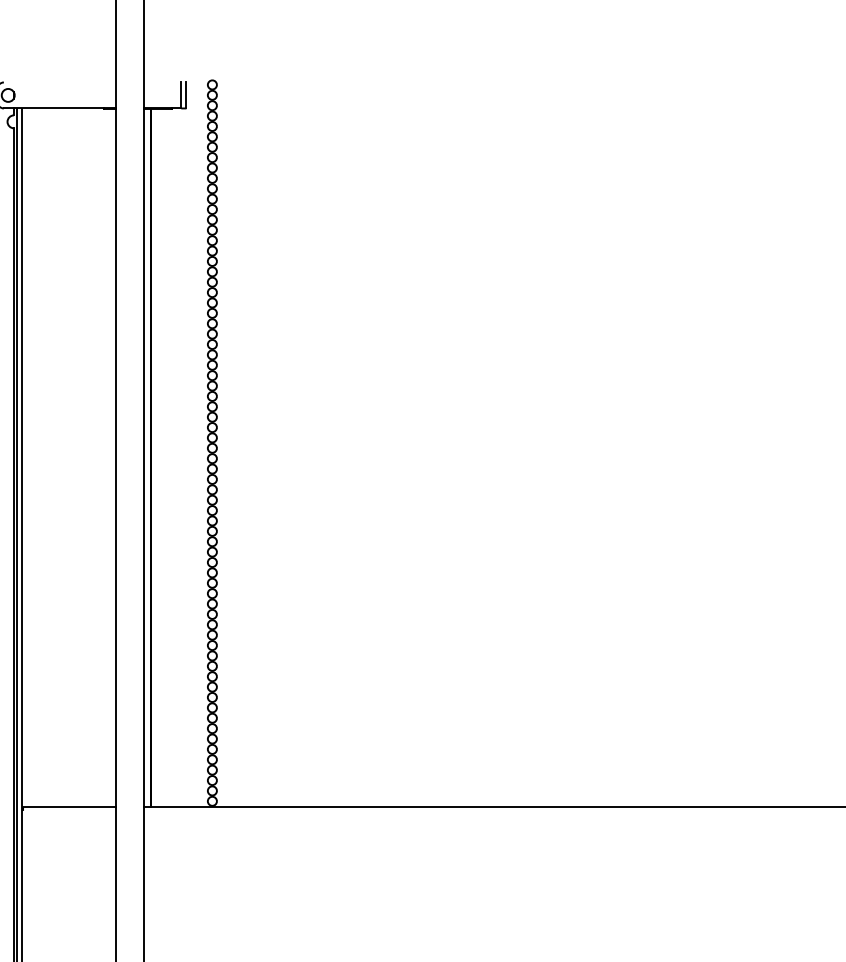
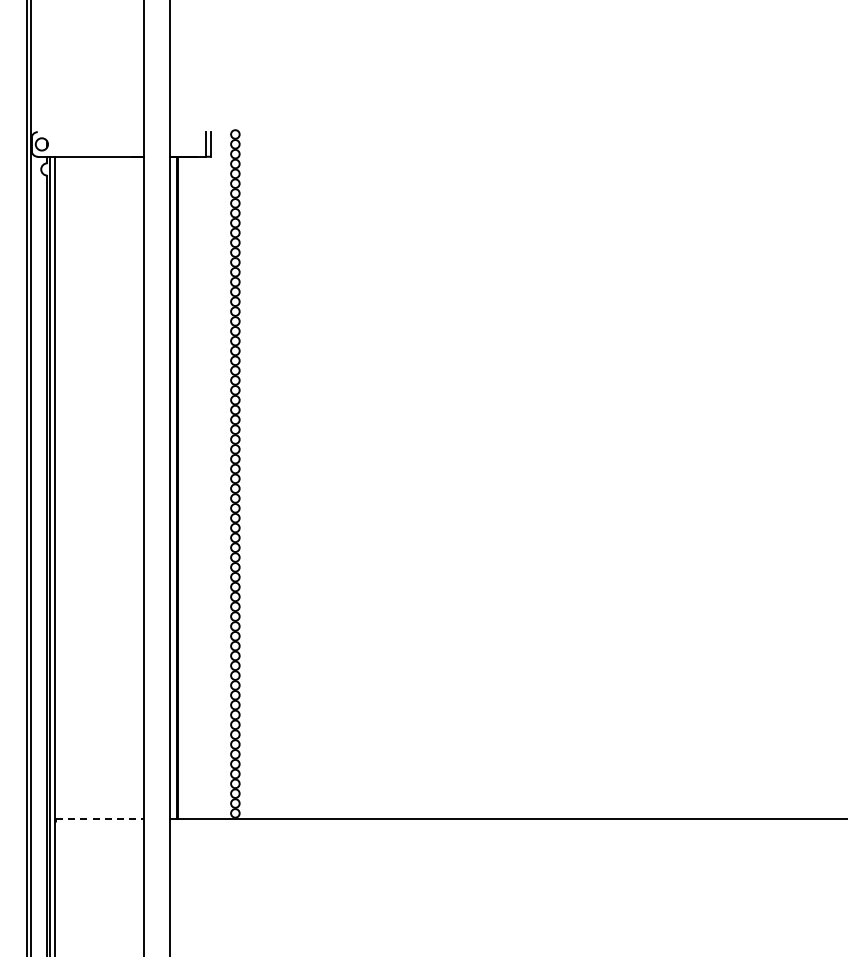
line: (70, 806) -> (100, 818), solid -> dashed

